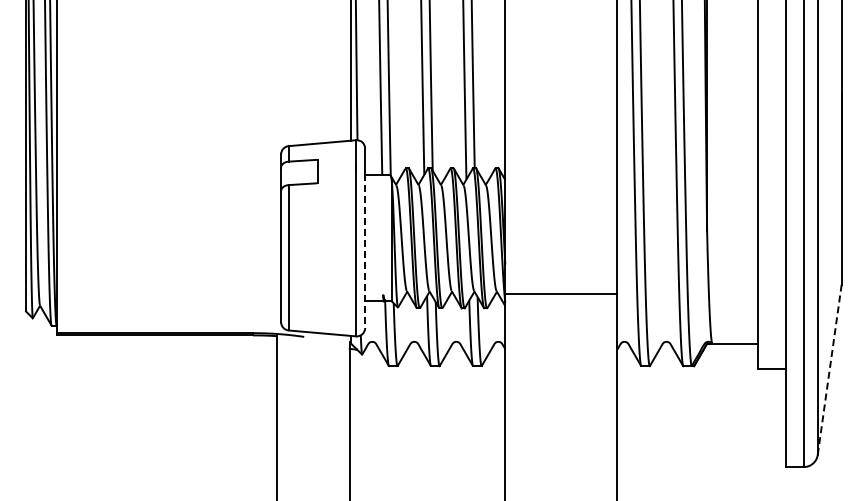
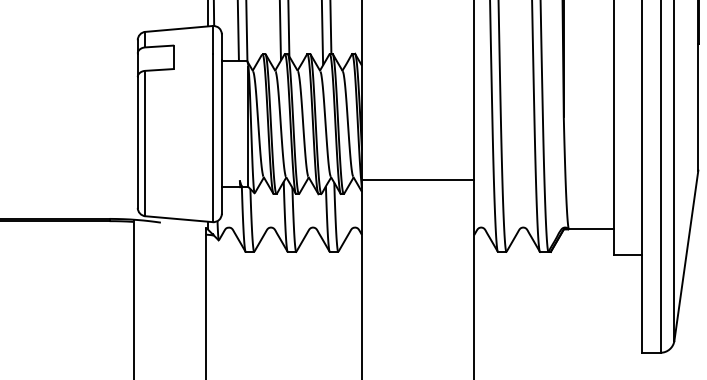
line: (365, 251) -> (222, 137), dashed -> solid
line: (829, 369) -> (686, 255), dashed -> solid

